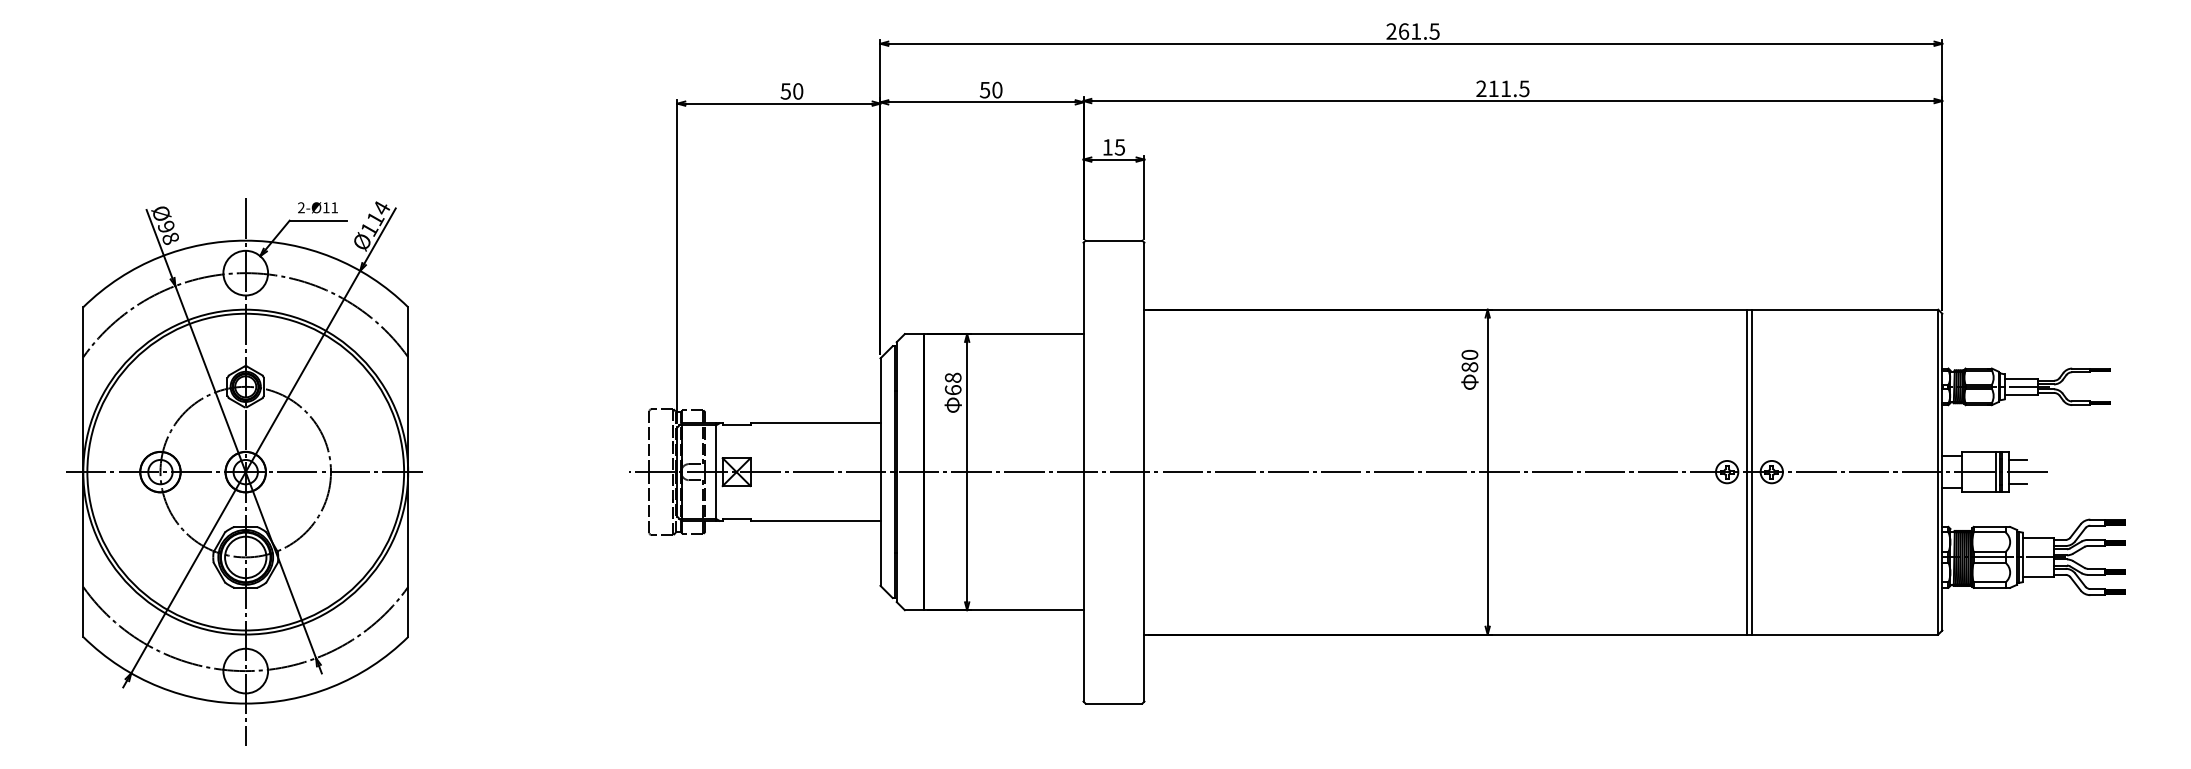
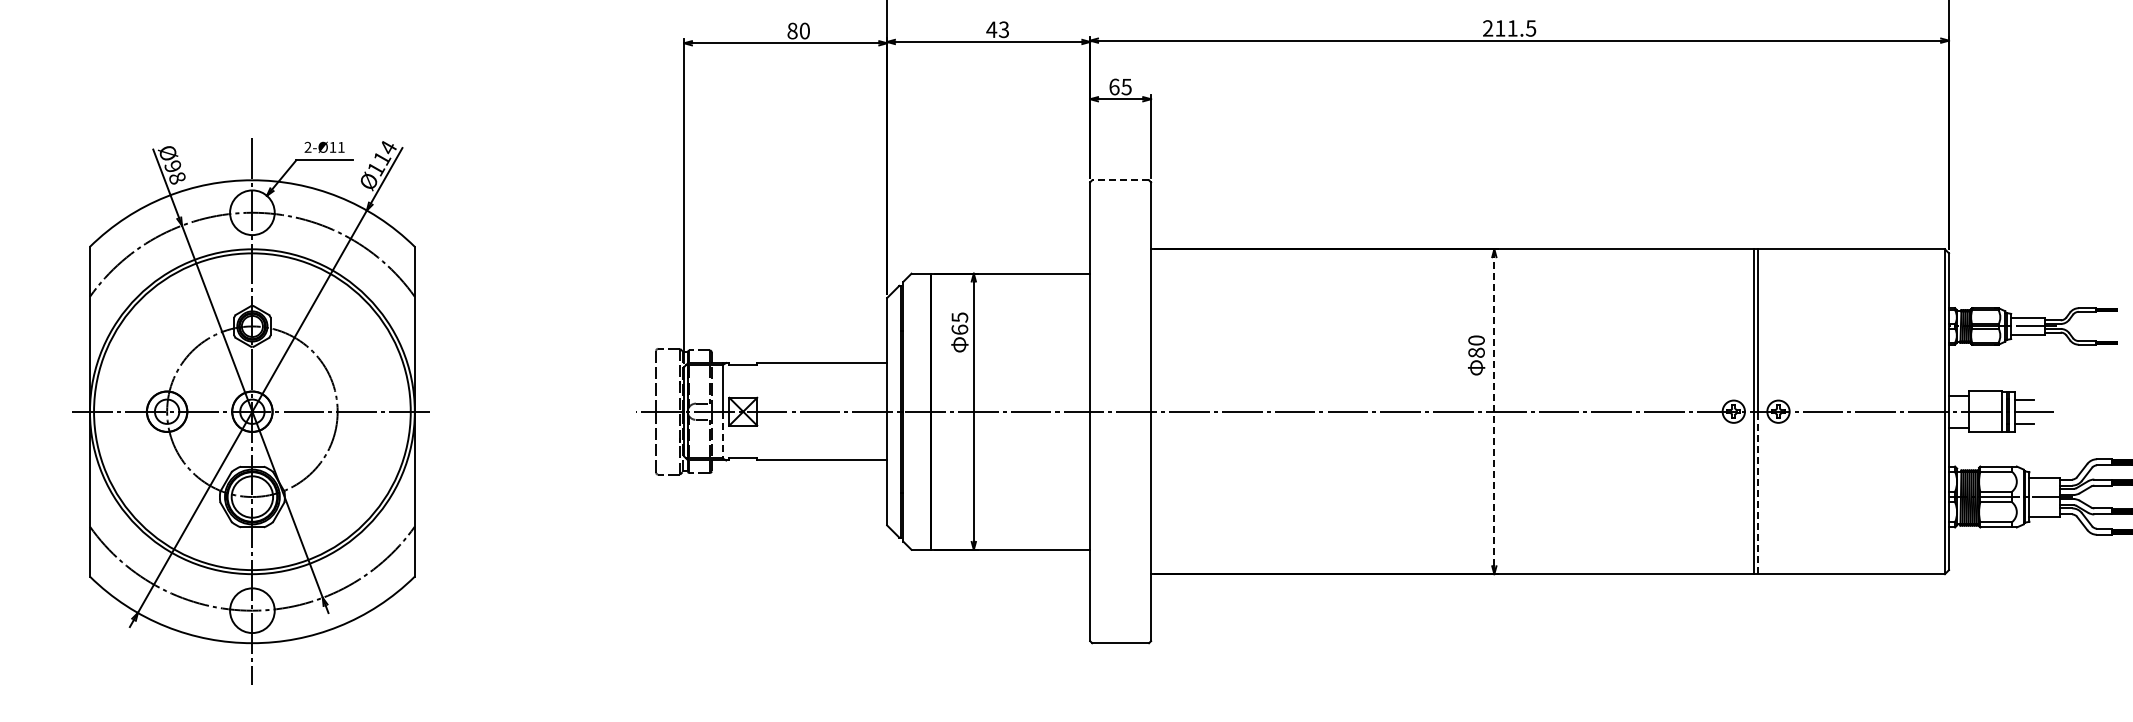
text: (990, 90) -> (997, 30), 50 -> 43
text: (785, 91) -> (792, 31), 50 -> 80
text: (1107, 147) -> (1114, 87), 15 -> 65
line: (1113, 240) -> (1120, 180), solid -> dashed
text: (1469, 369) -> (1476, 355), moved
text: (953, 377) -> (960, 317), 68 -> 65
line: (1487, 471) -> (1494, 411), solid -> dashed
line: (716, 496) -> (723, 436), solid -> dashed
line: (1751, 552) -> (1758, 492), solid -> dashed

